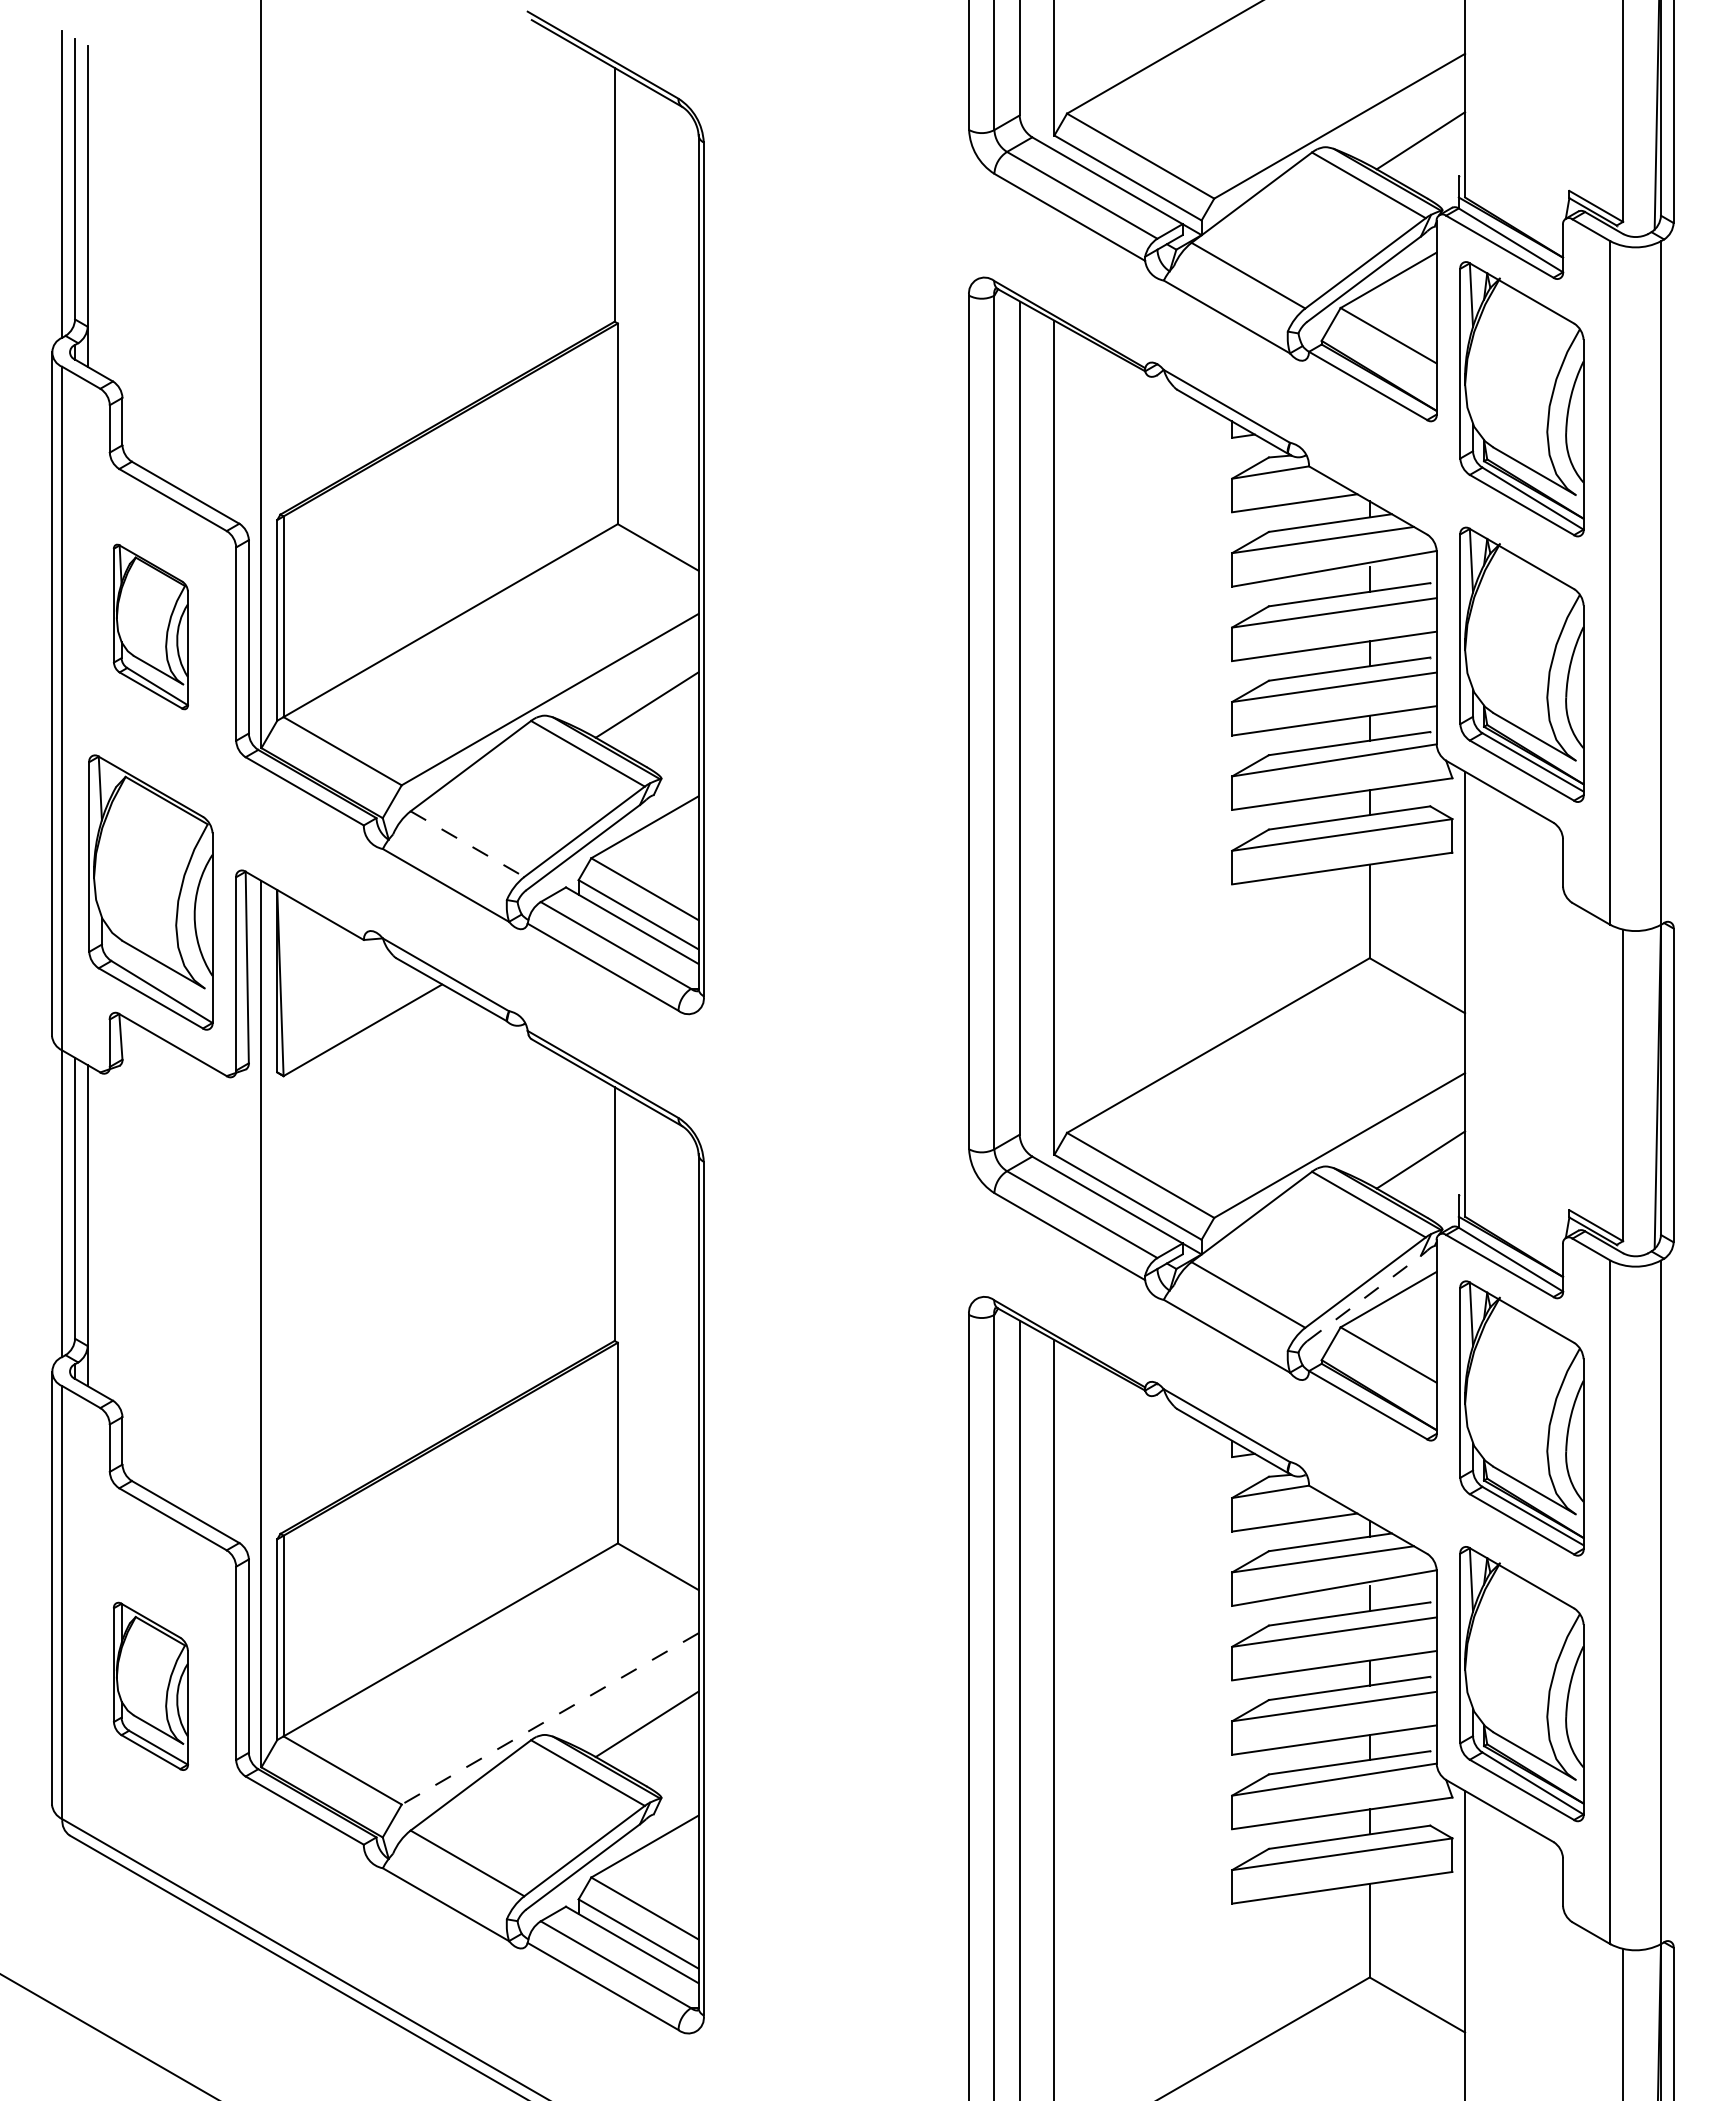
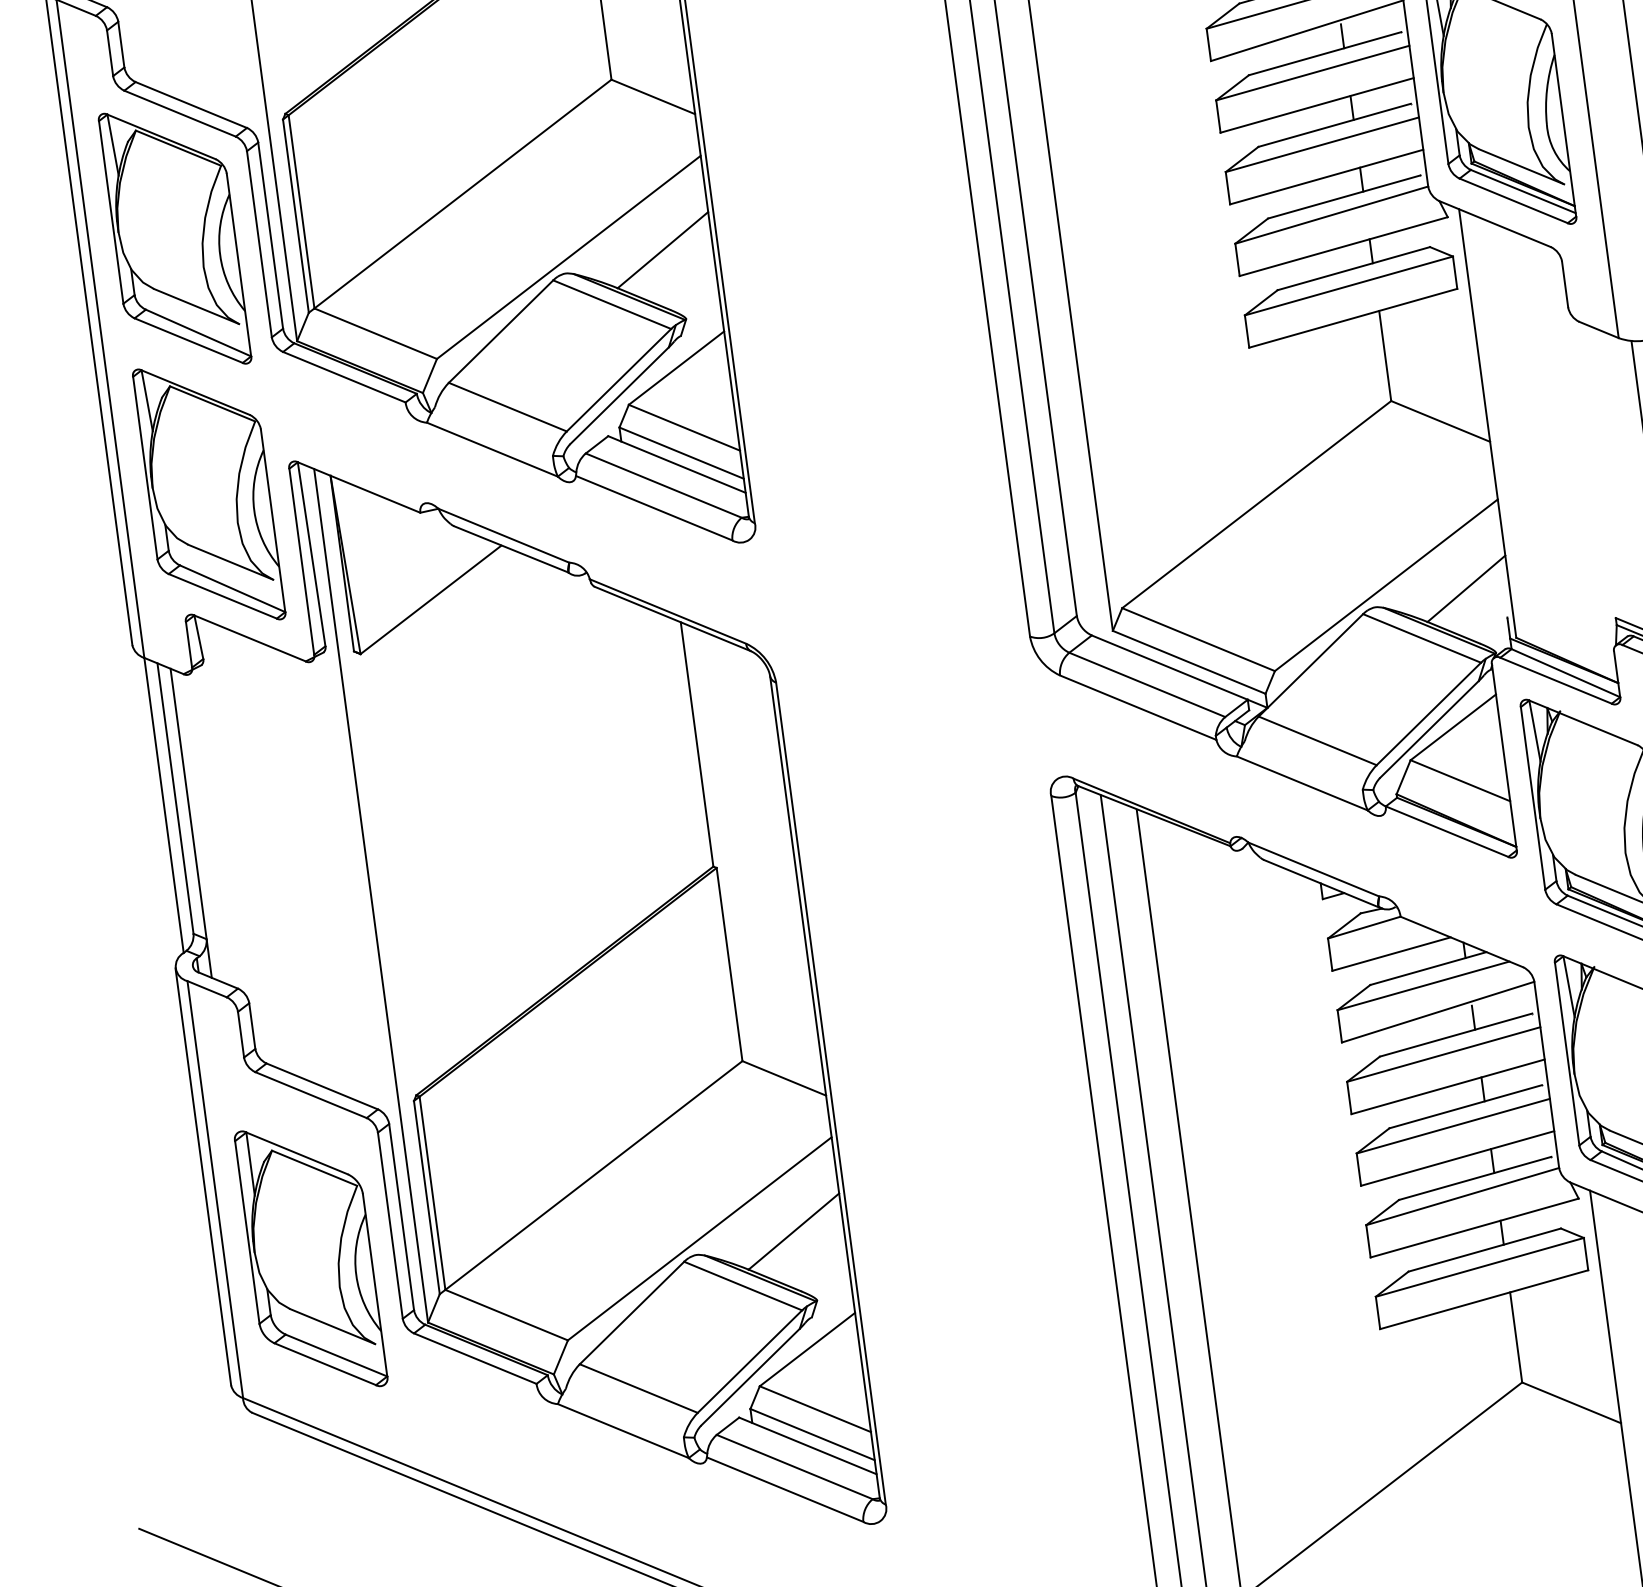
part: (150, 626) -> (174, 238), size x1.67
line: (467, 844) -> (507, 407), dashed -> solid
line: (1364, 1298) -> (1429, 729), dashed -> solid
part: (150, 1686) -> (310, 1258), size x1.67
line: (549, 1719) -> (699, 1239), dashed -> solid

